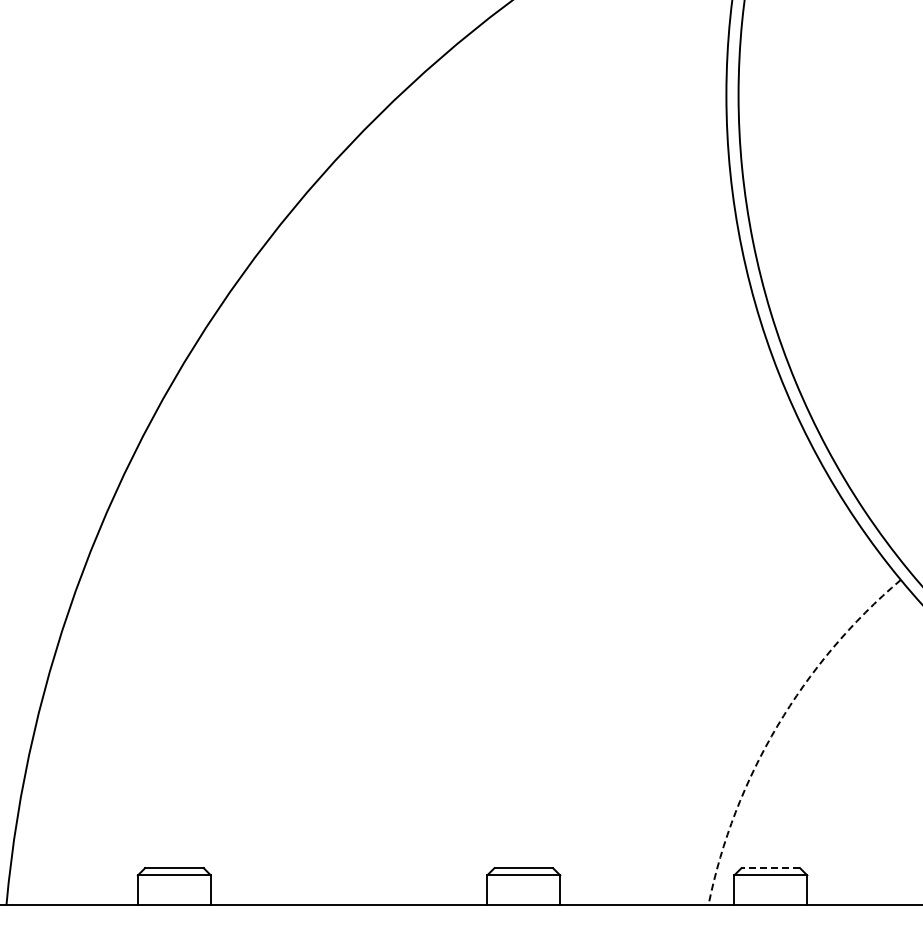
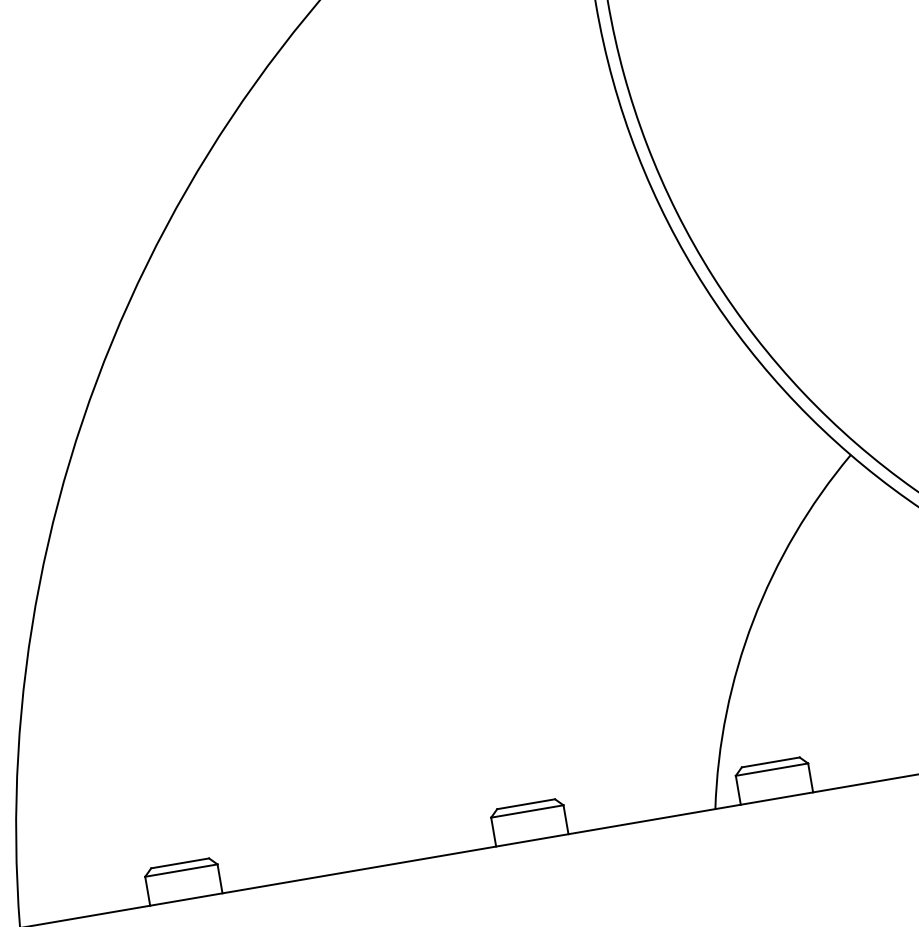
arc: (777, 726) -> (753, 621), dashed -> solid
line: (770, 868) -> (770, 762), dashed -> solid

